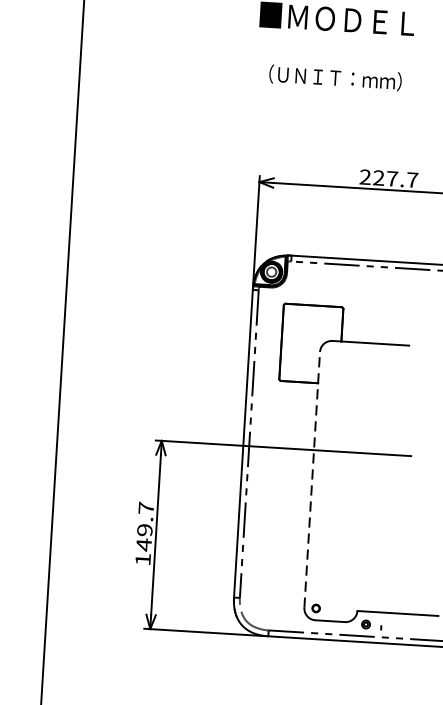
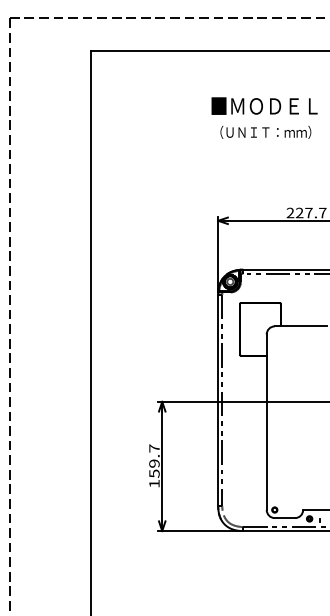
text: (335, 76) -> (265, 131), moved
line: (311, 480) -> (266, 422), dashed -> solid
text: (144, 544) -> (154, 473), 149.7 -> 159.7

